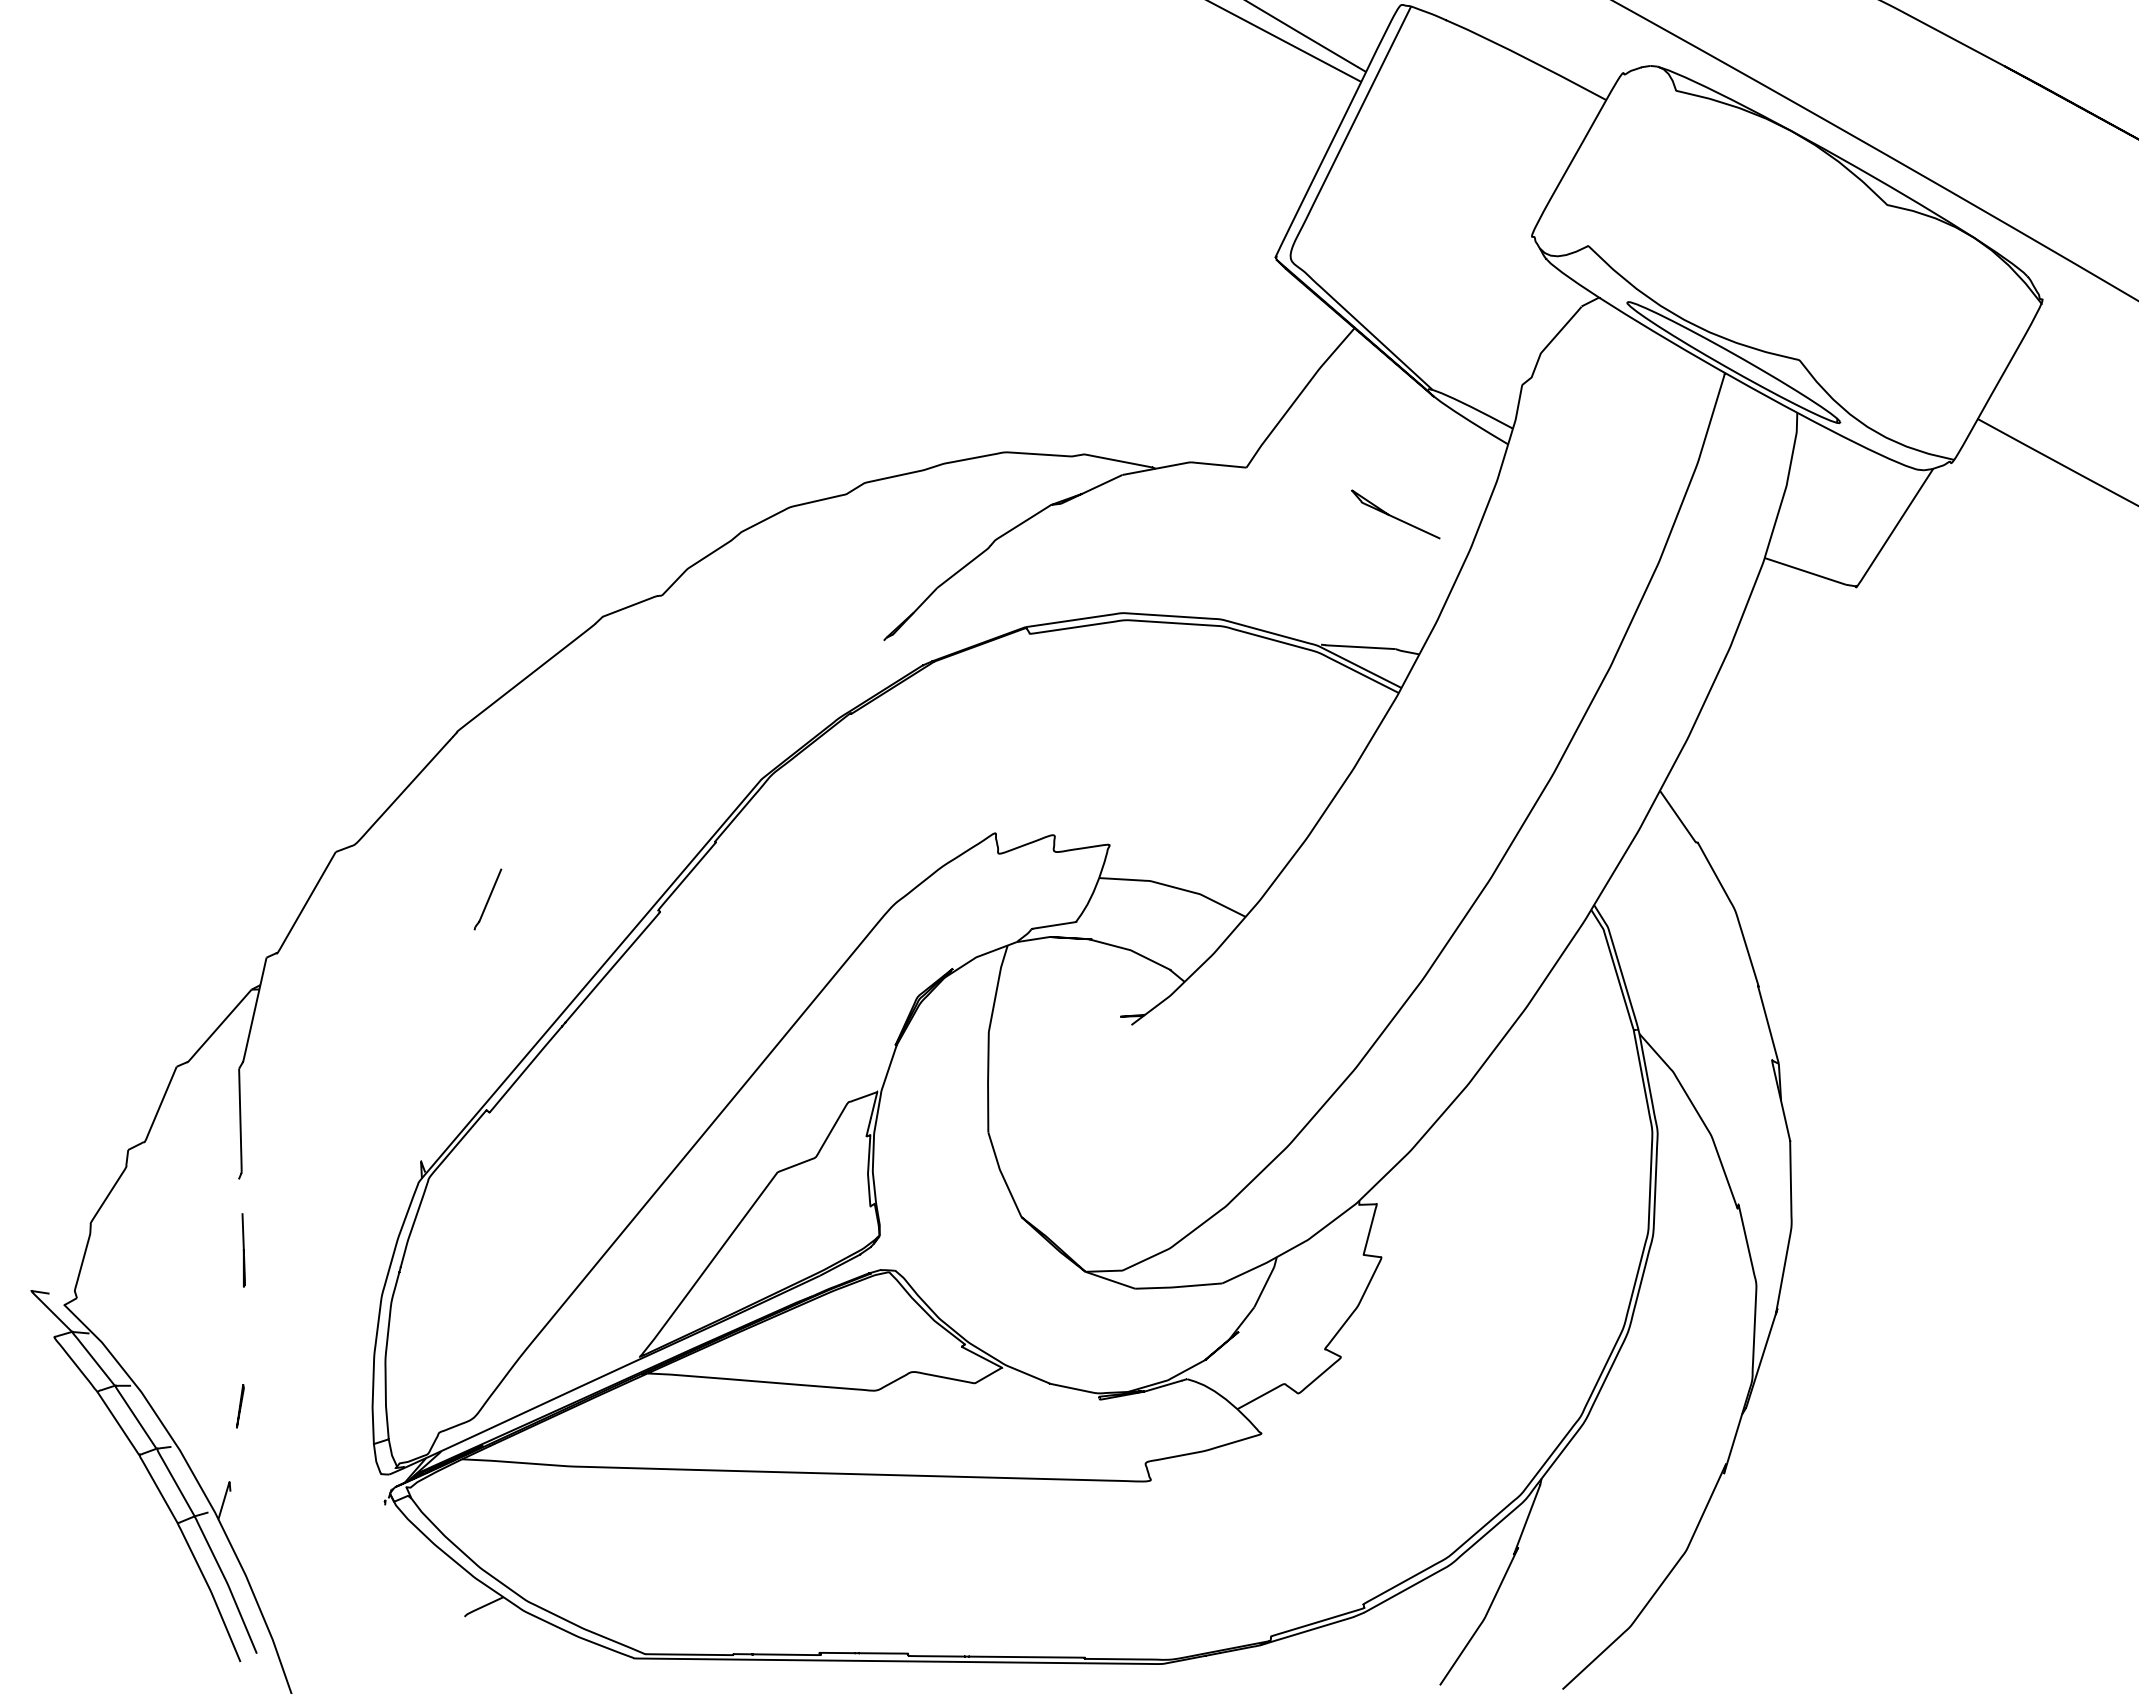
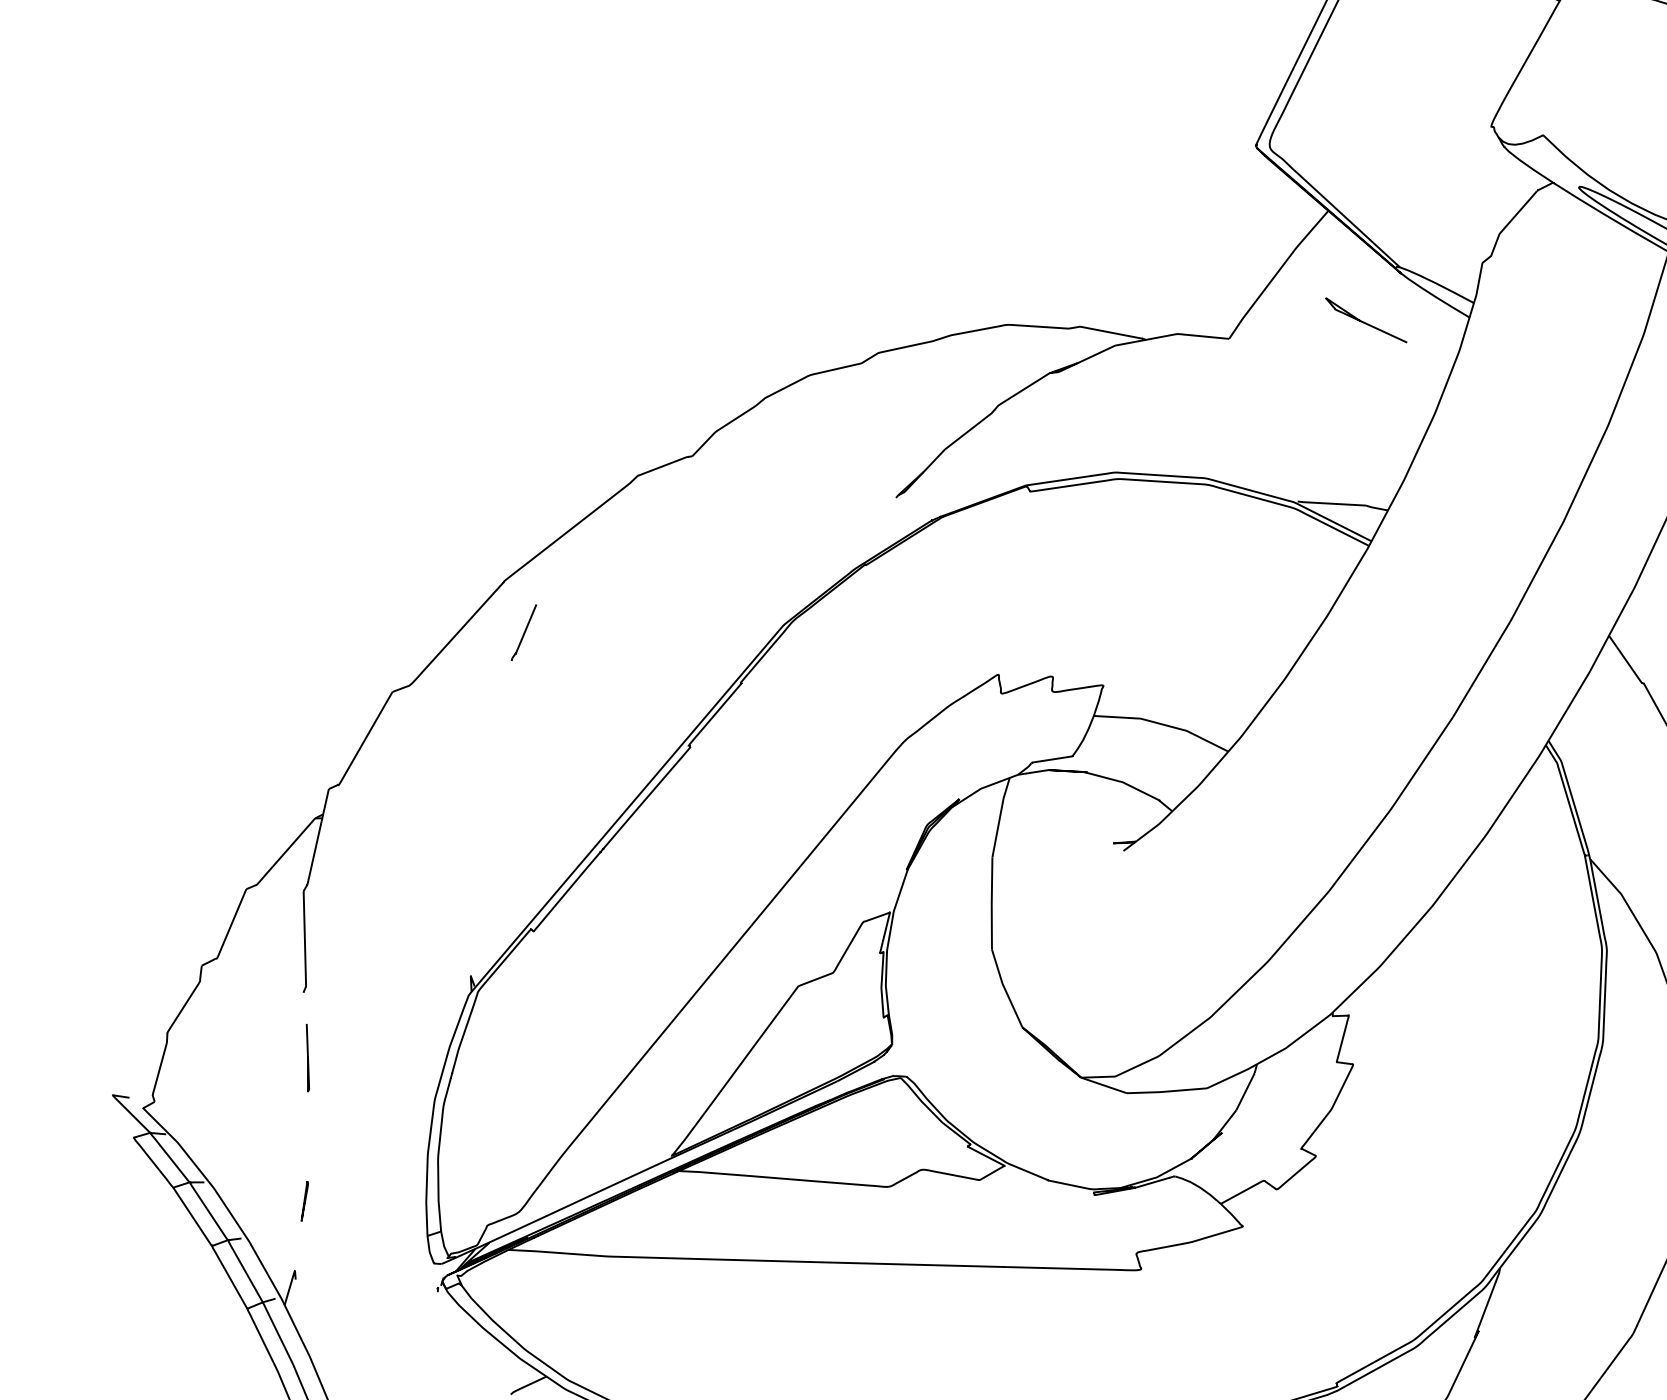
curve: (1394, 516) -> (1365, 322), moved
part: (487, 899) -> (523, 632), moved

